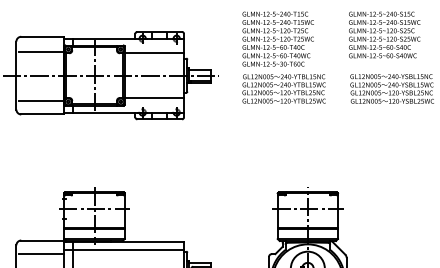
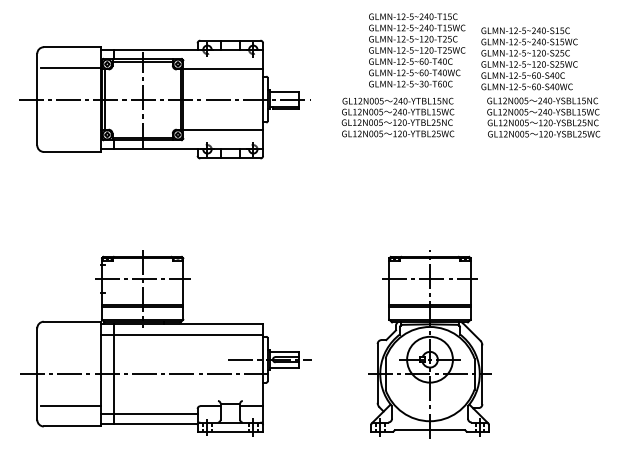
text: (384, 34) -> (529, 58), moved
text: (278, 39) -> (417, 50), moved
line: (41, 100) -> (70, 133), removed
line: (41, 254) -> (70, 340), removed

